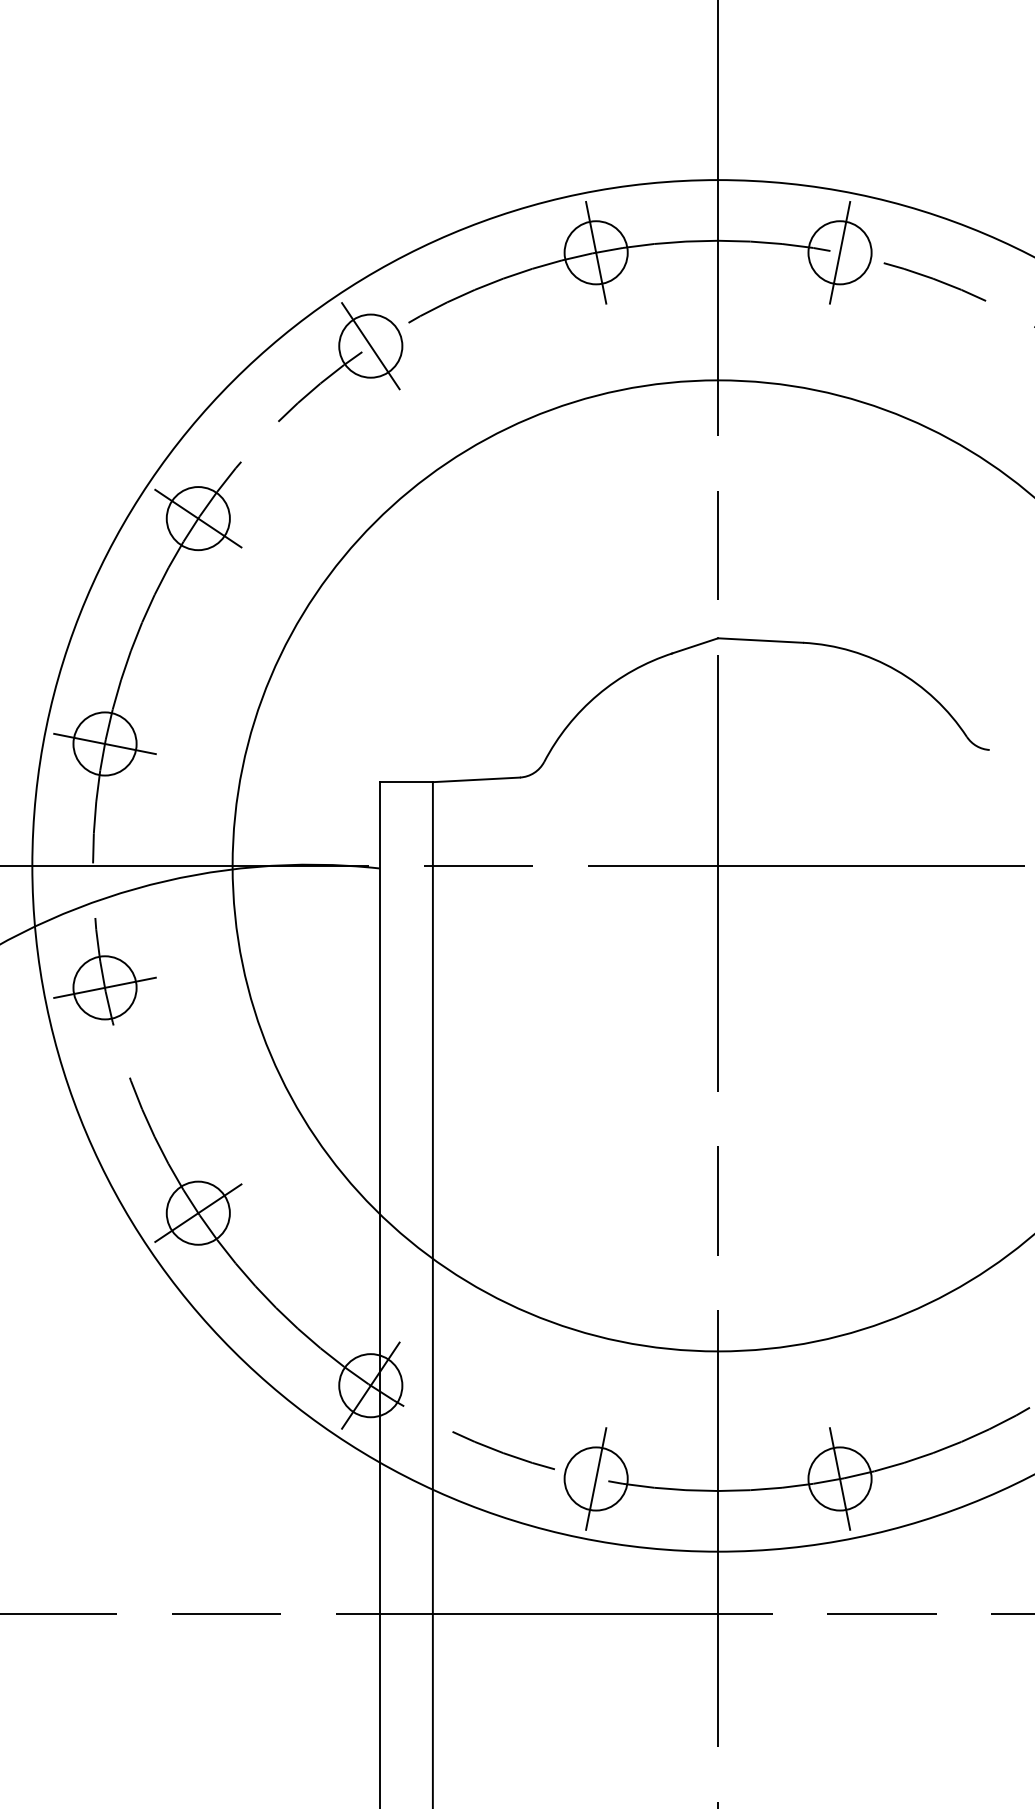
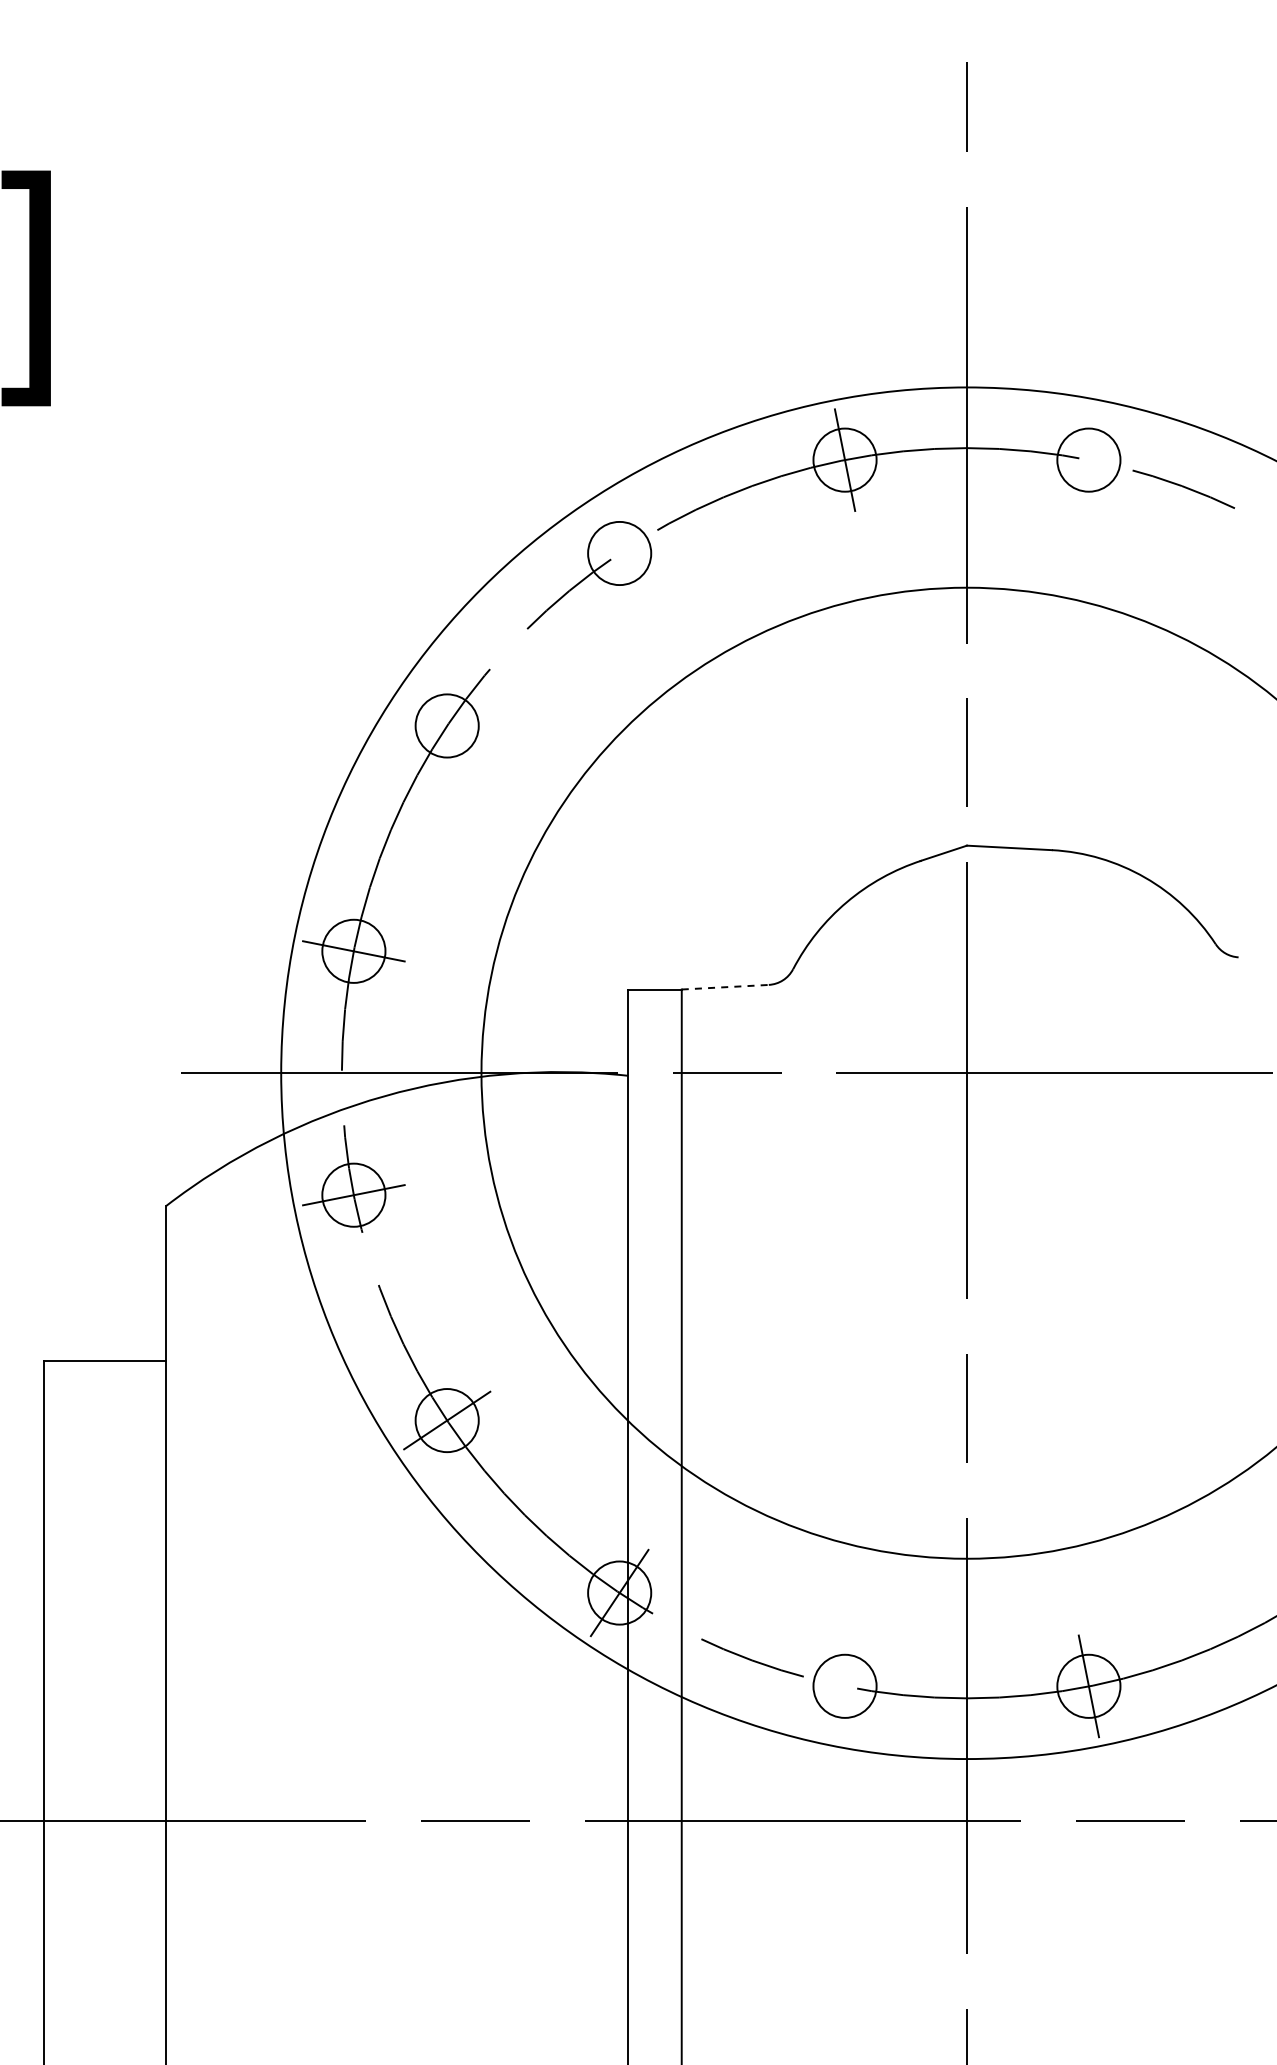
line: (839, 252) -> (1088, 459), removed
line: (370, 346) -> (619, 553), removed
line: (198, 518) -> (447, 725), removed
line: (476, 780) -> (725, 987), solid -> dashed
line: (595, 1479) -> (844, 1686), removed

